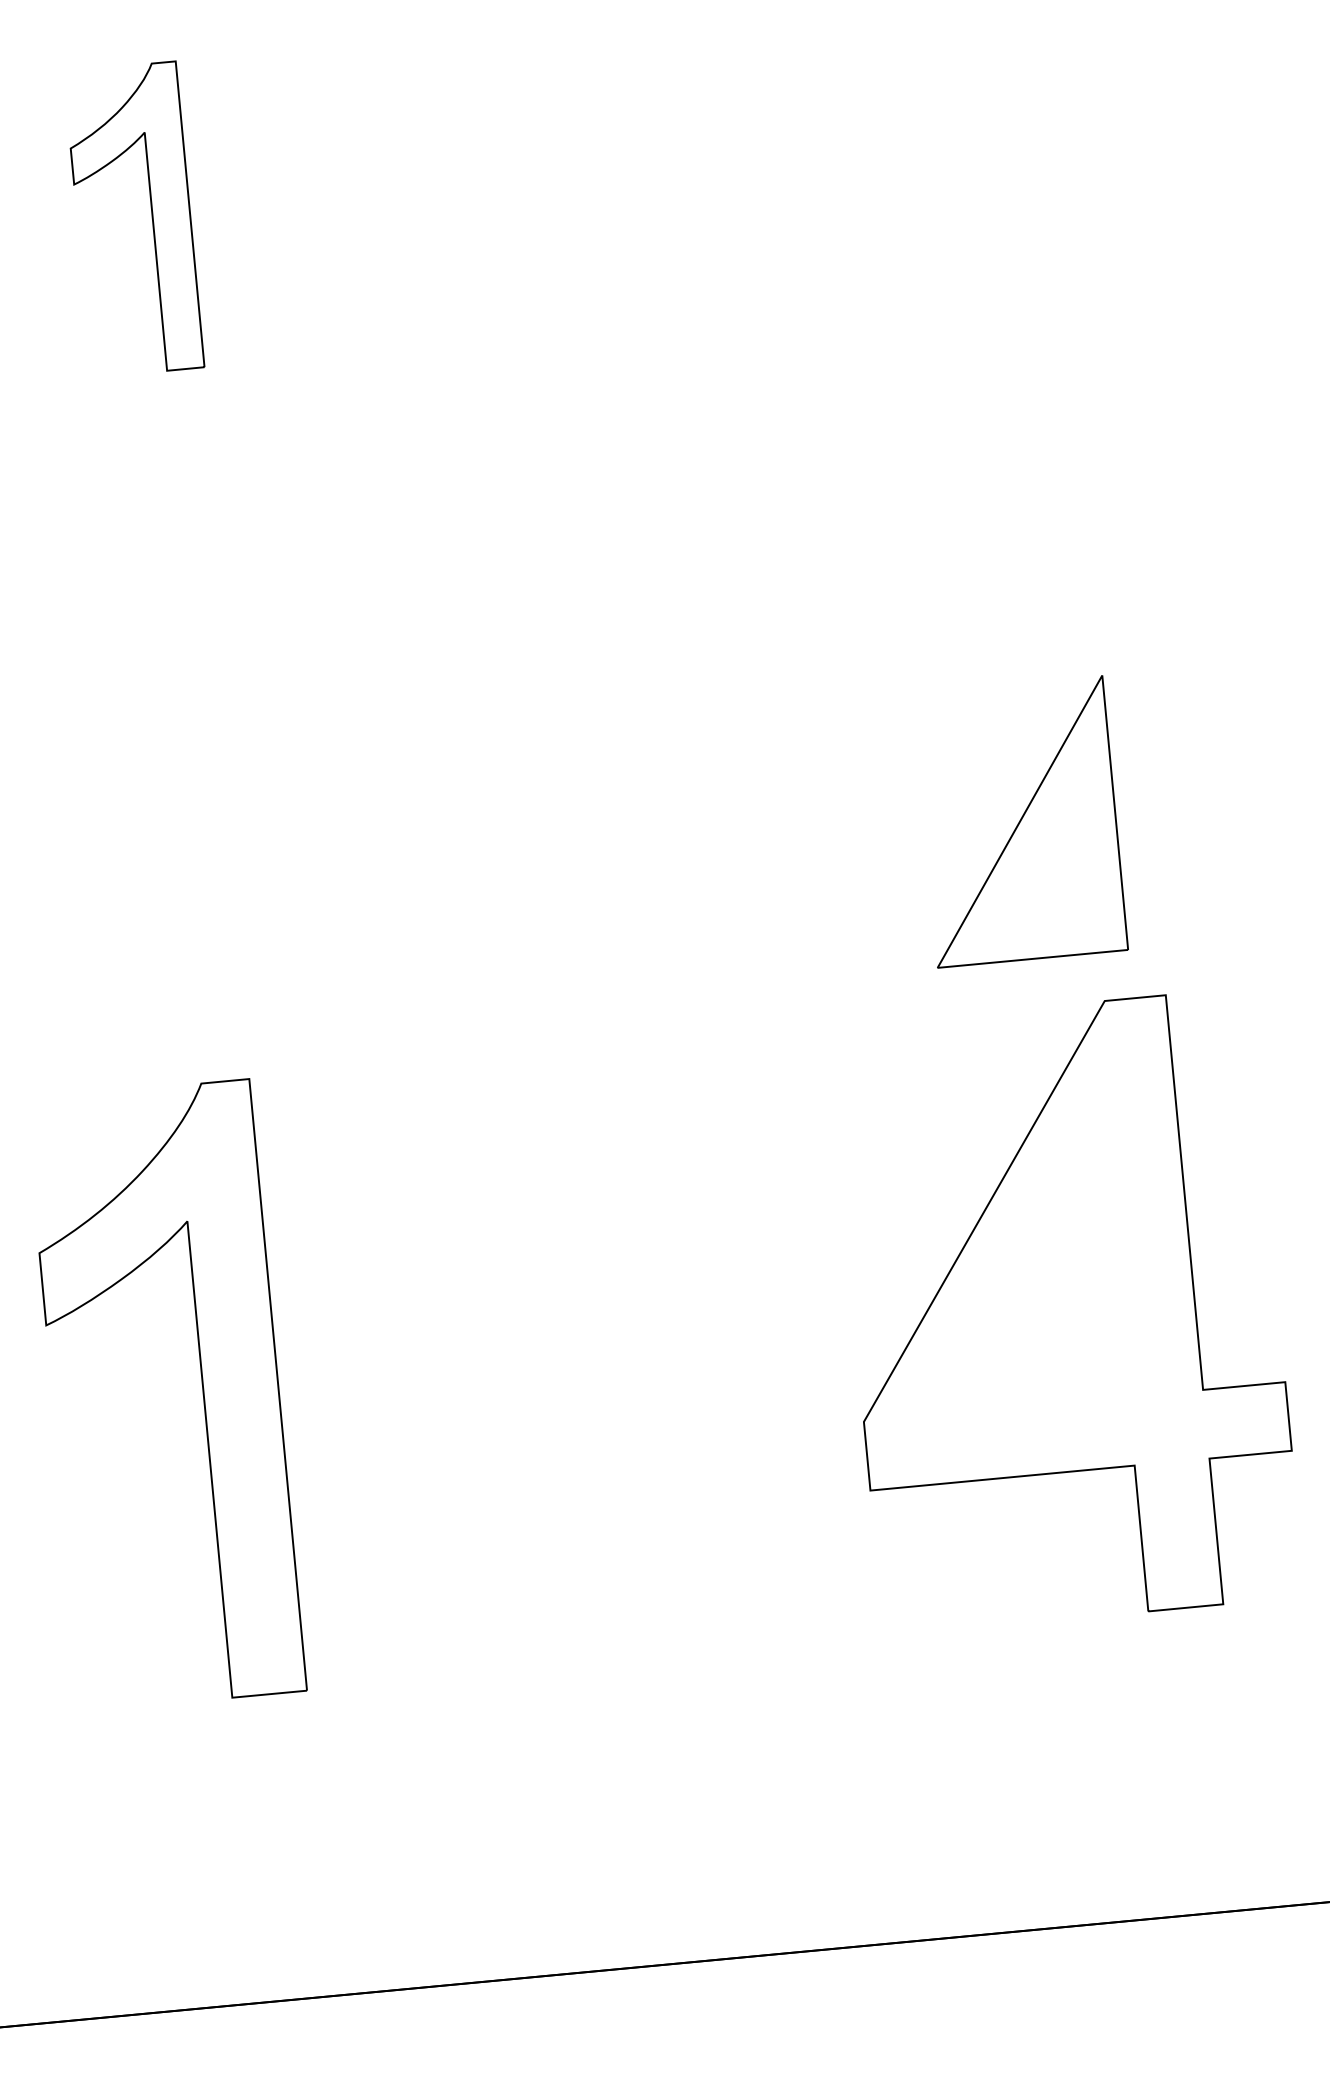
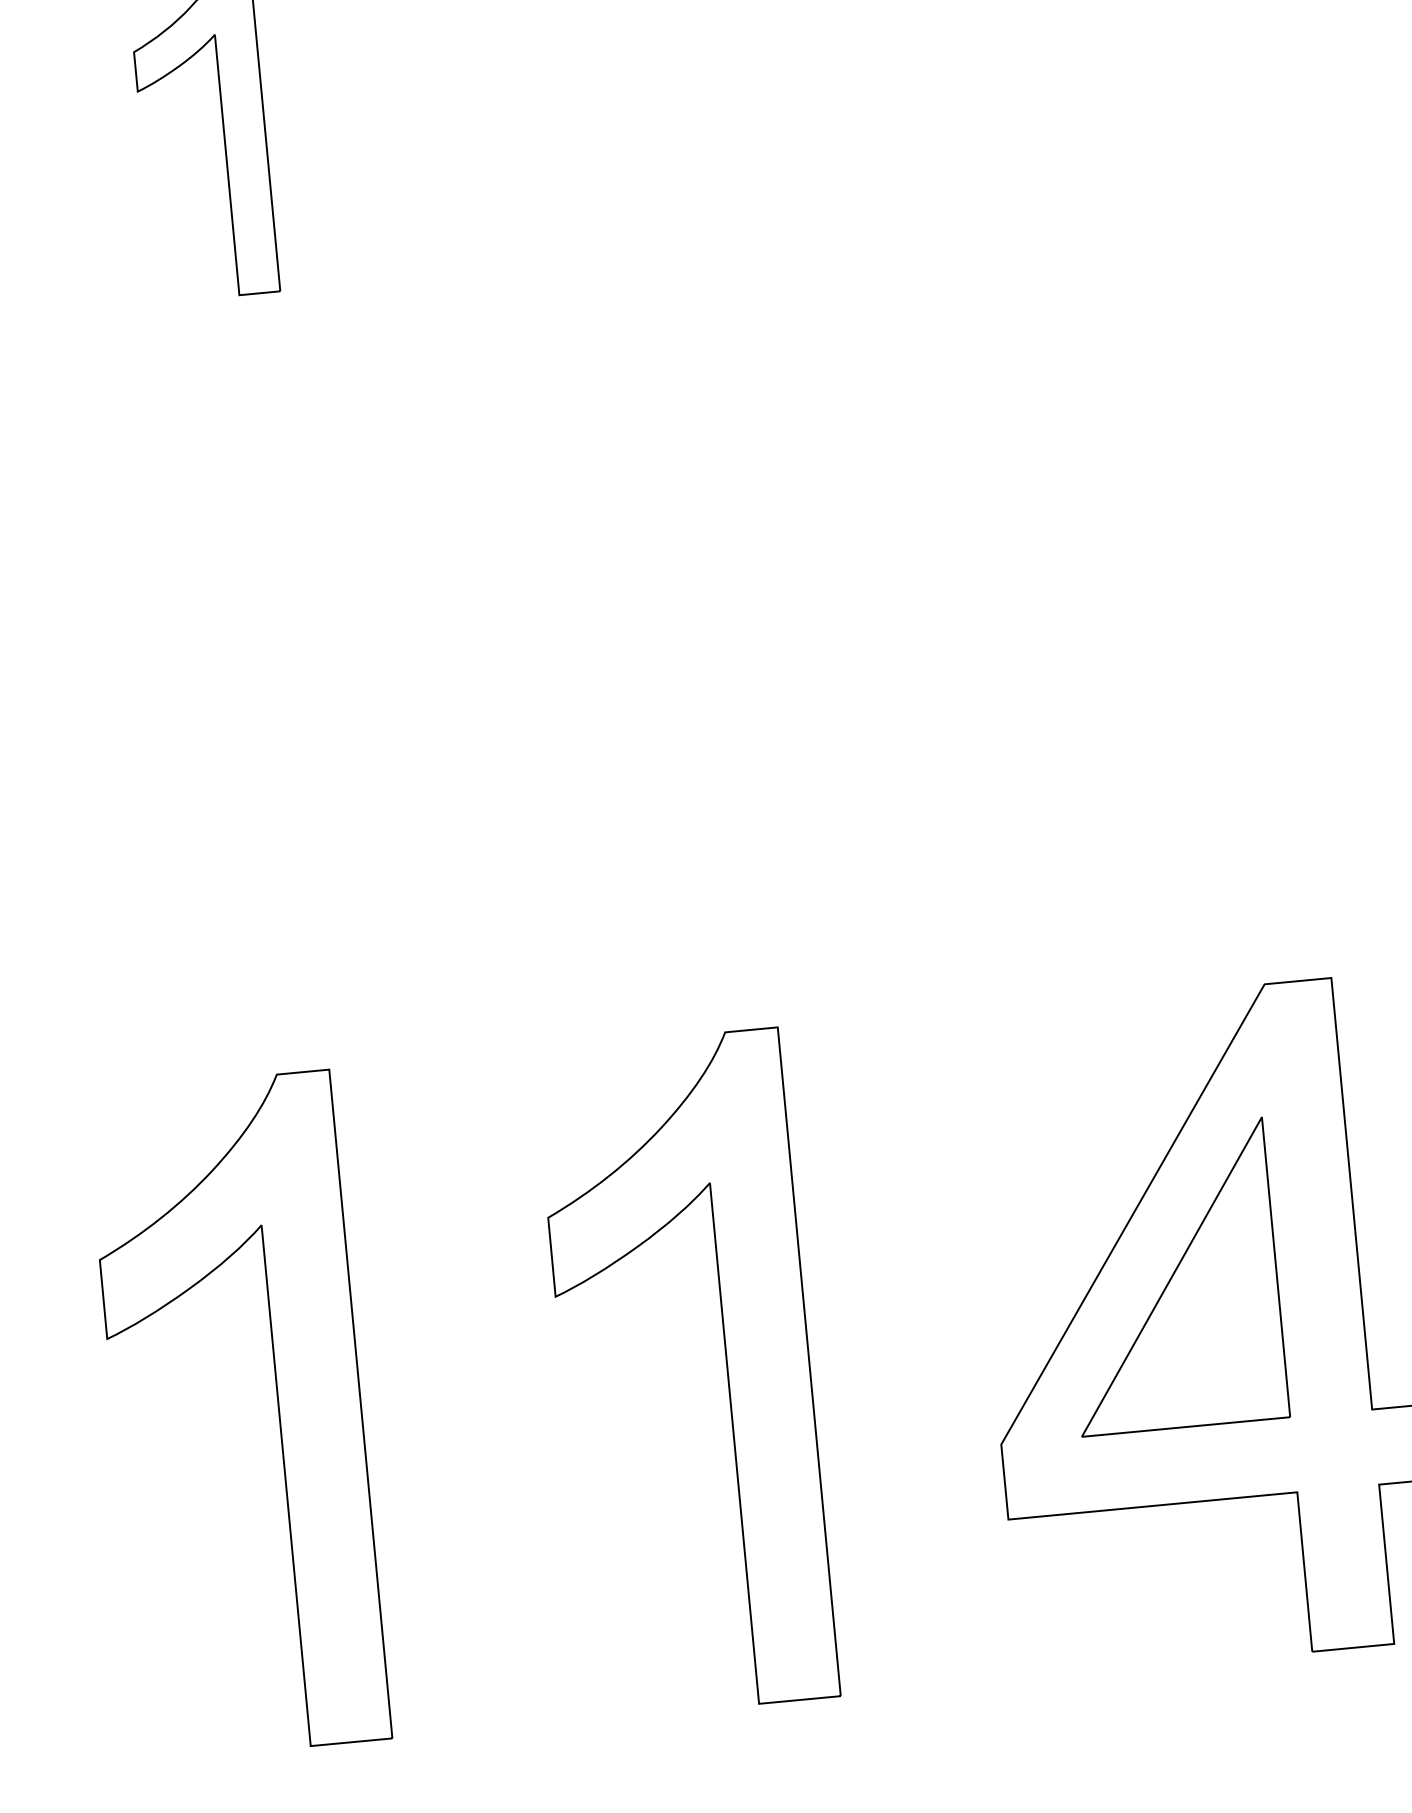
part: (1032, 821) -> (1185, 1276), moved
part: (611, 1345) -> (725, 1360), added

